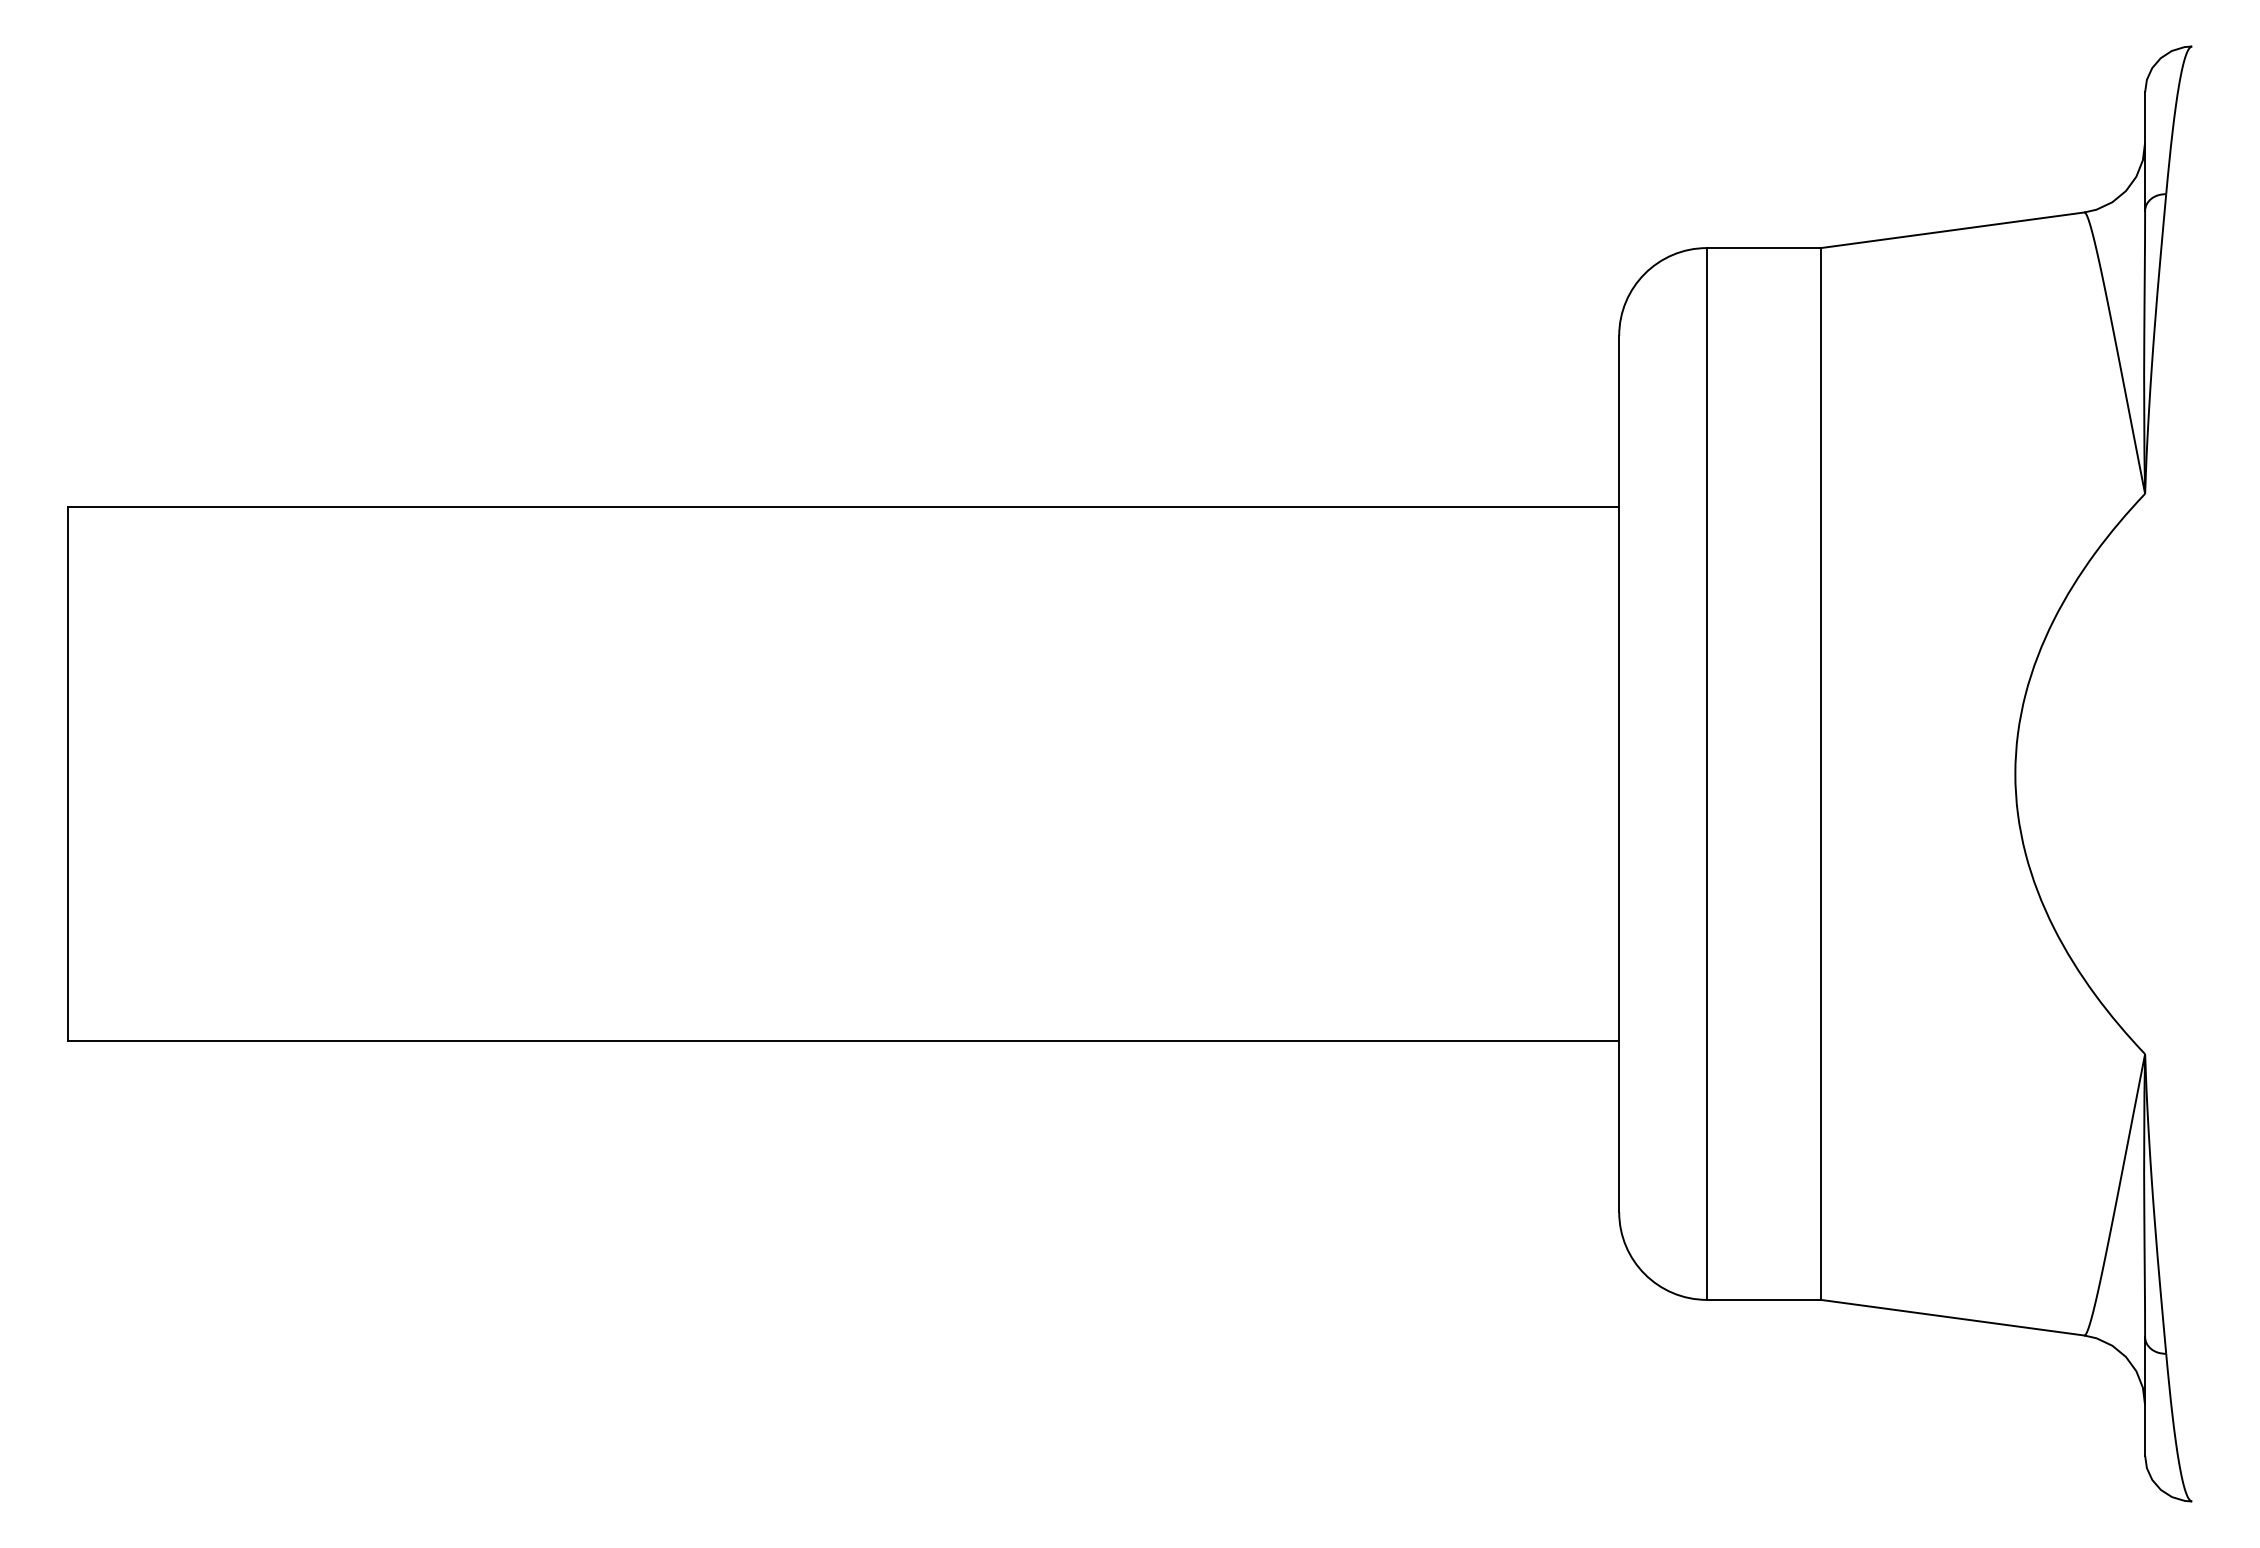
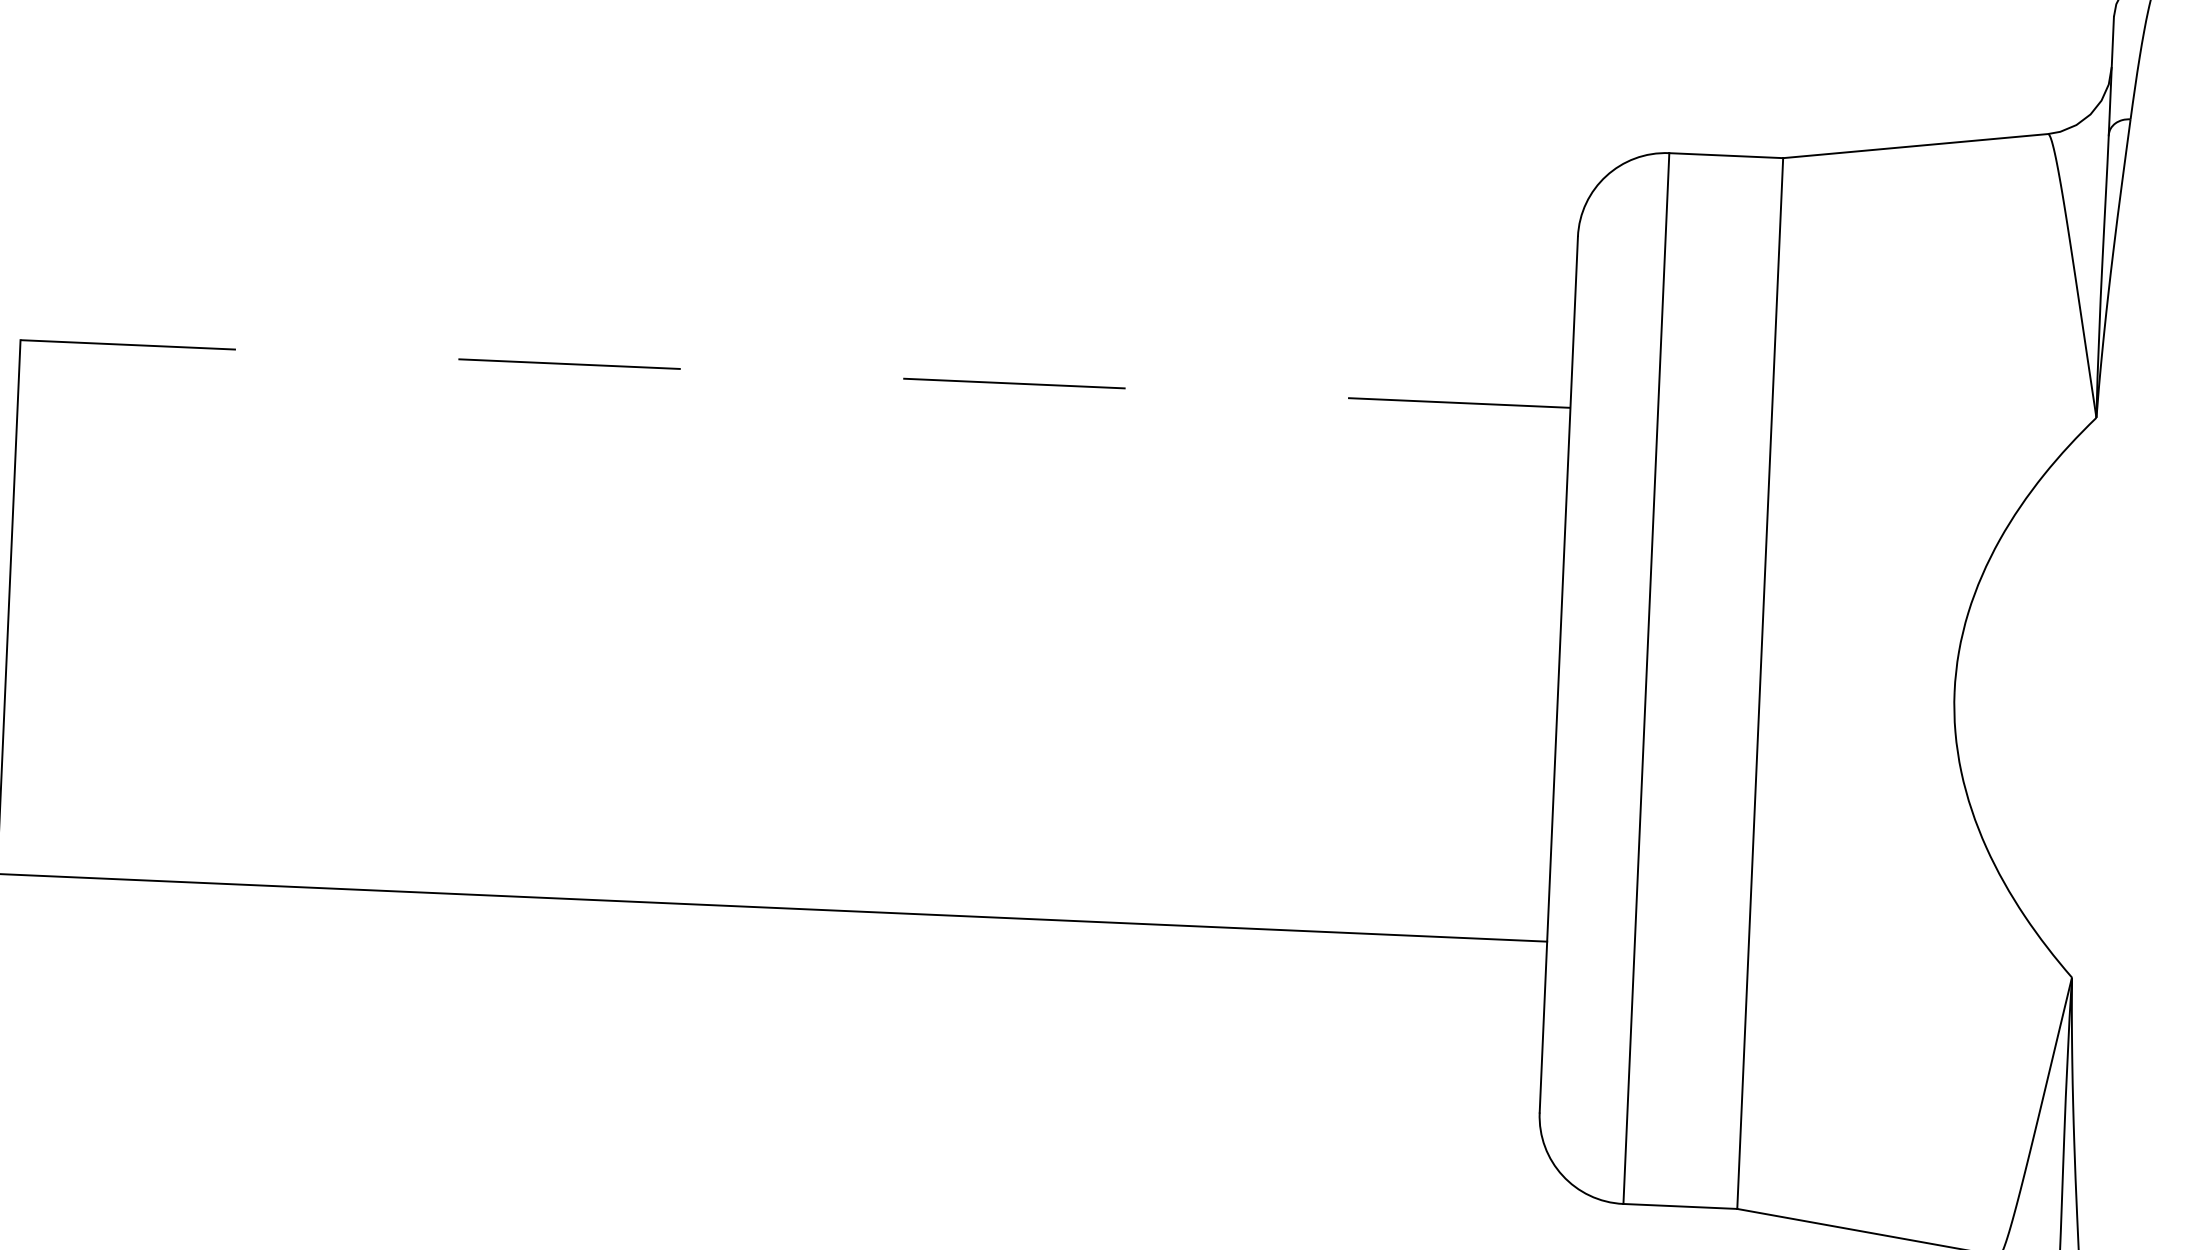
line: (843, 506) -> (795, 373), solid -> dashed

